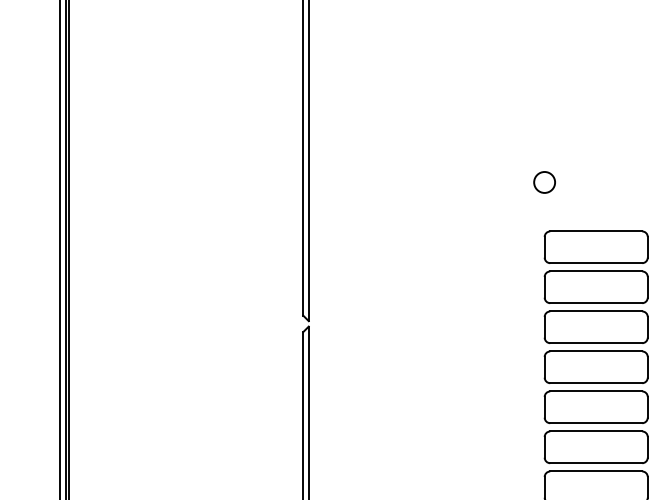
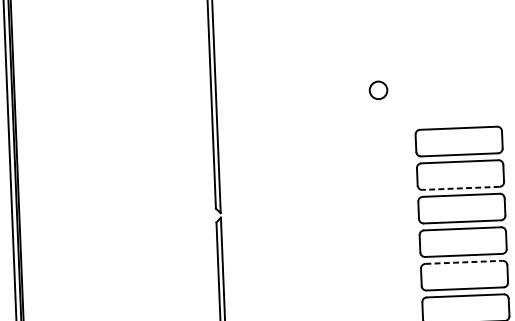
circle: (544, 182) -> (378, 90), moved
line: (595, 303) -> (460, 188), solid -> dashed
line: (596, 391) -> (464, 262), solid -> dashed

